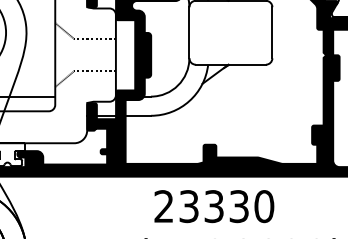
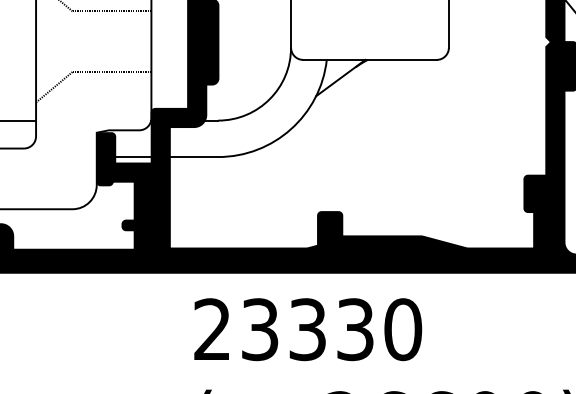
text: (214, 206) -> (308, 329), moved

